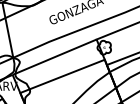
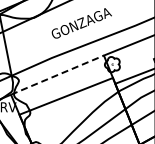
line: (54, 56) -> (57, 74), solid -> dashed

